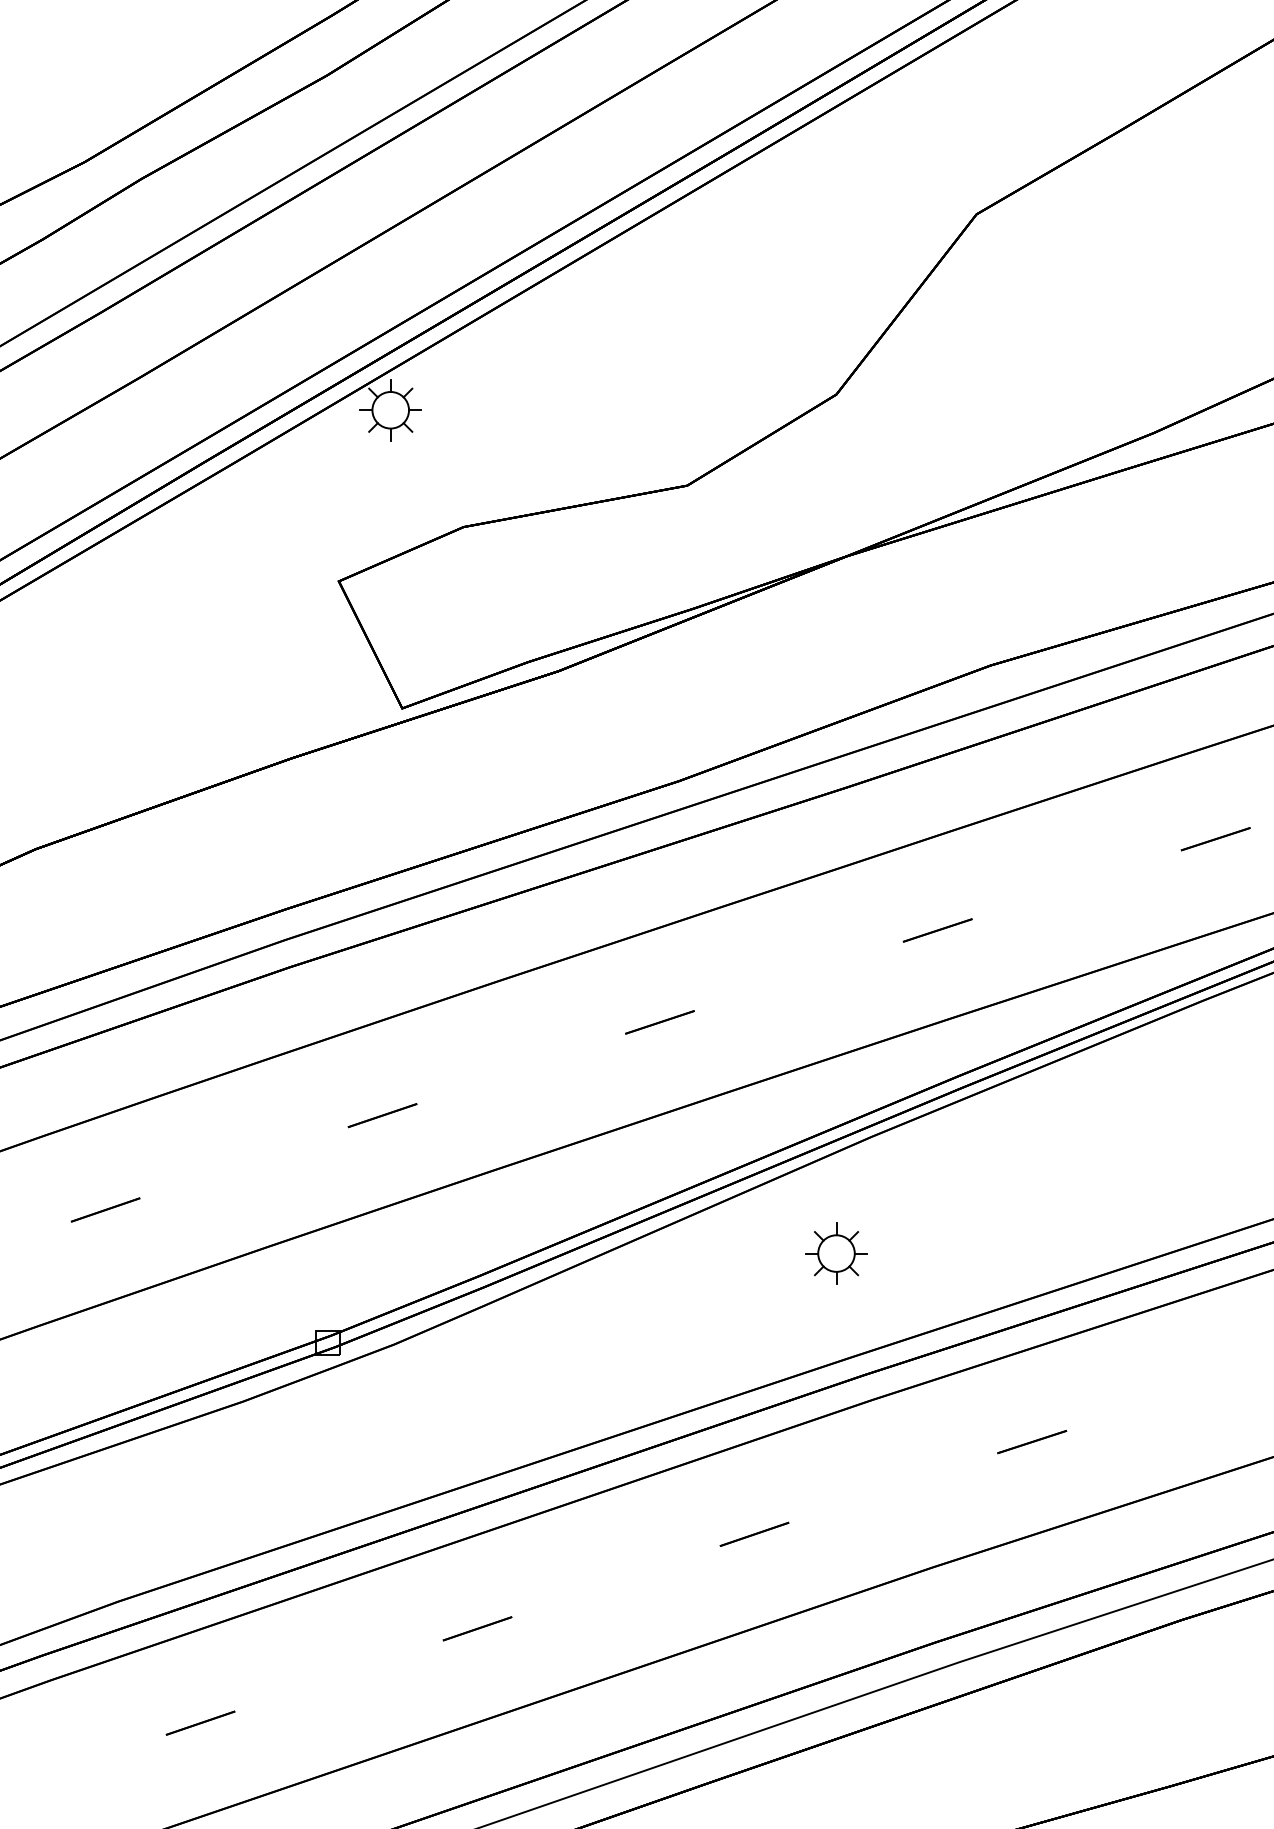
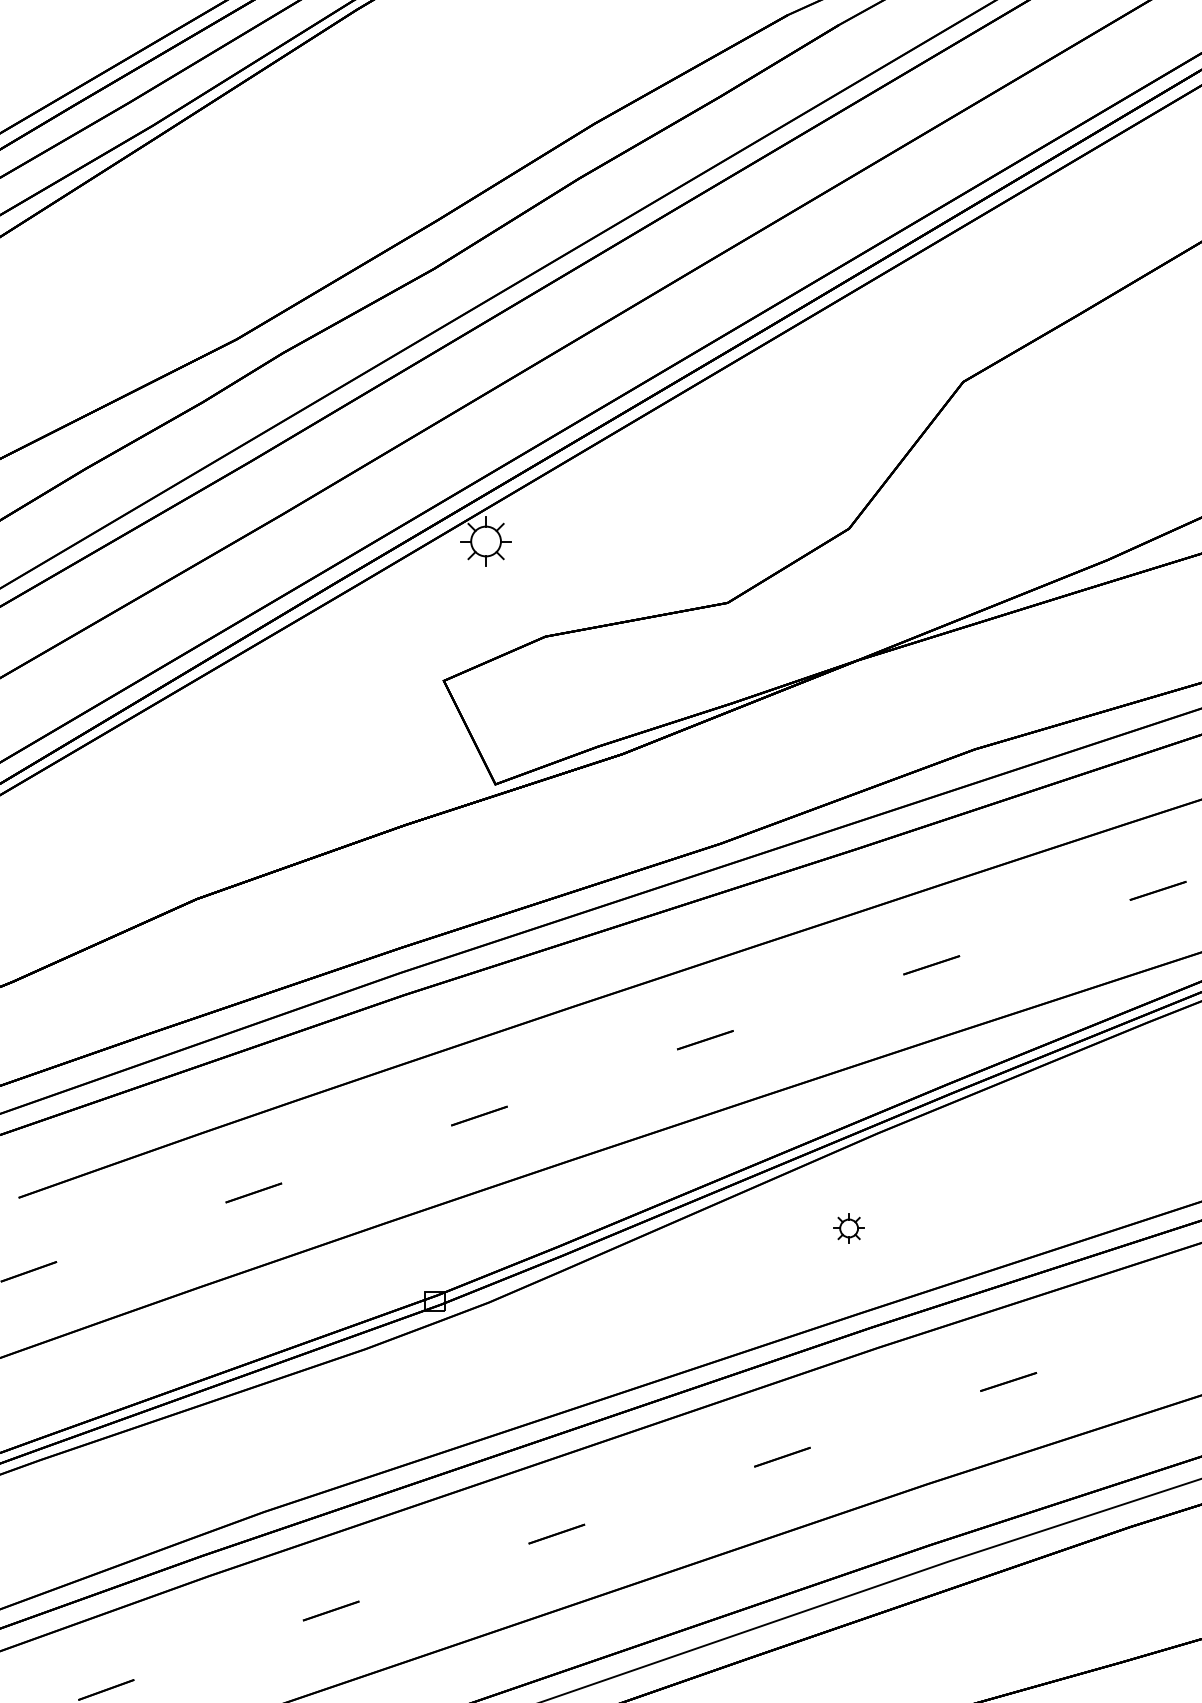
part: (835, 1253) -> (848, 1228), size x0.6

